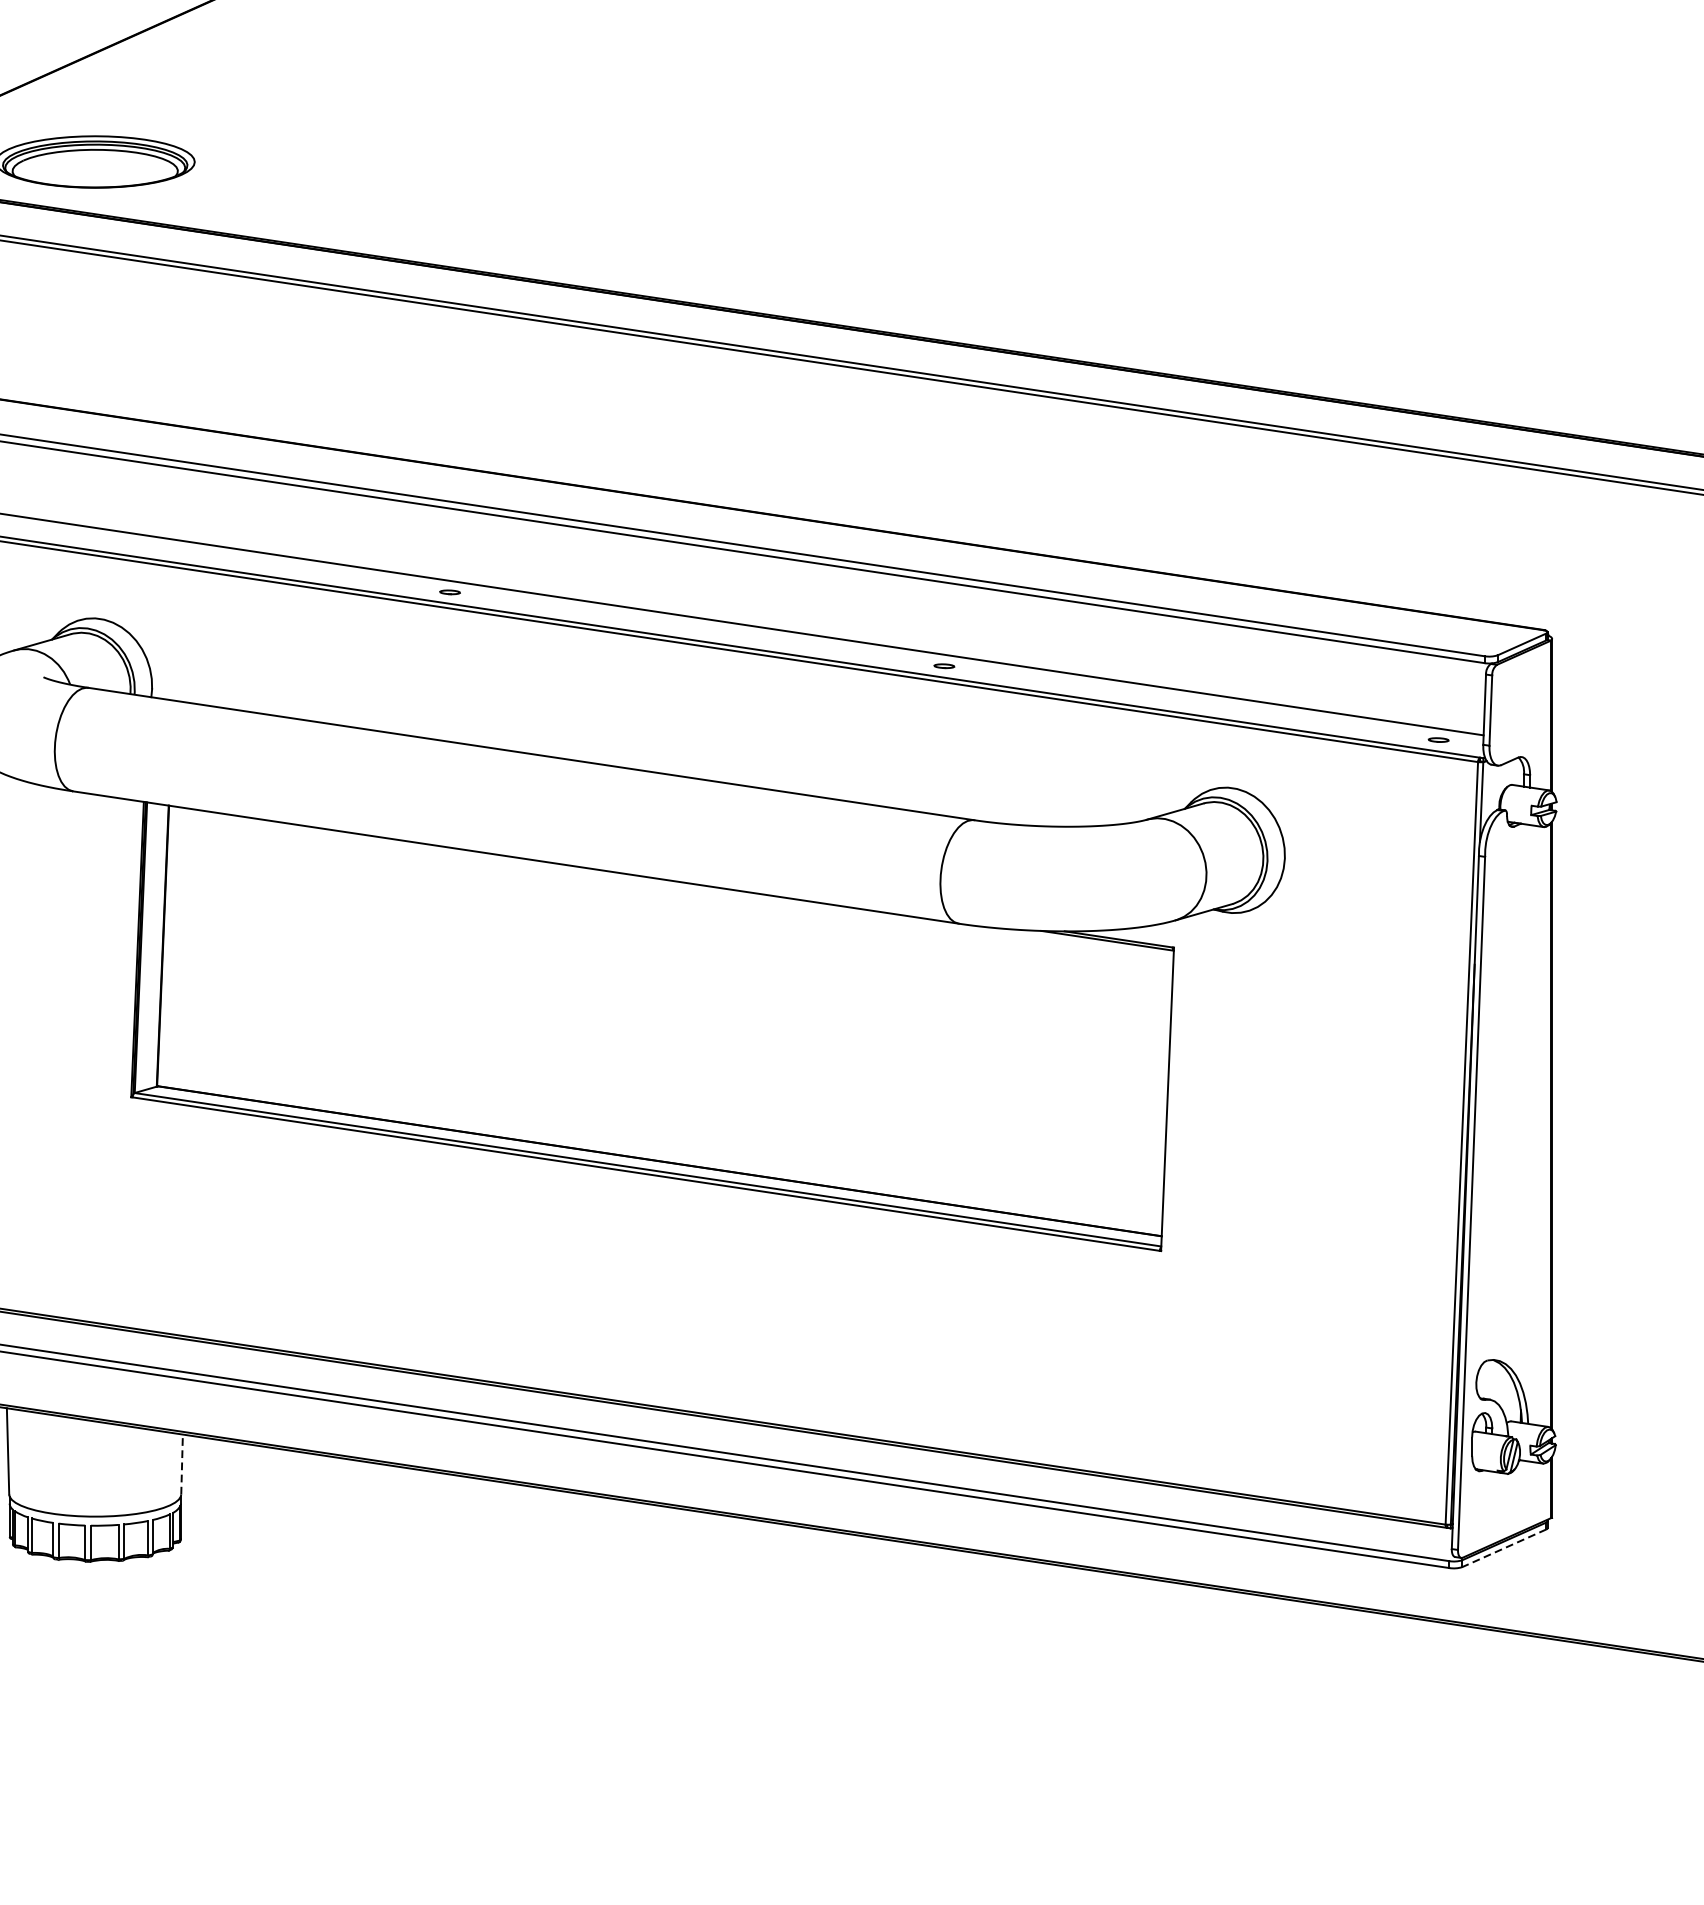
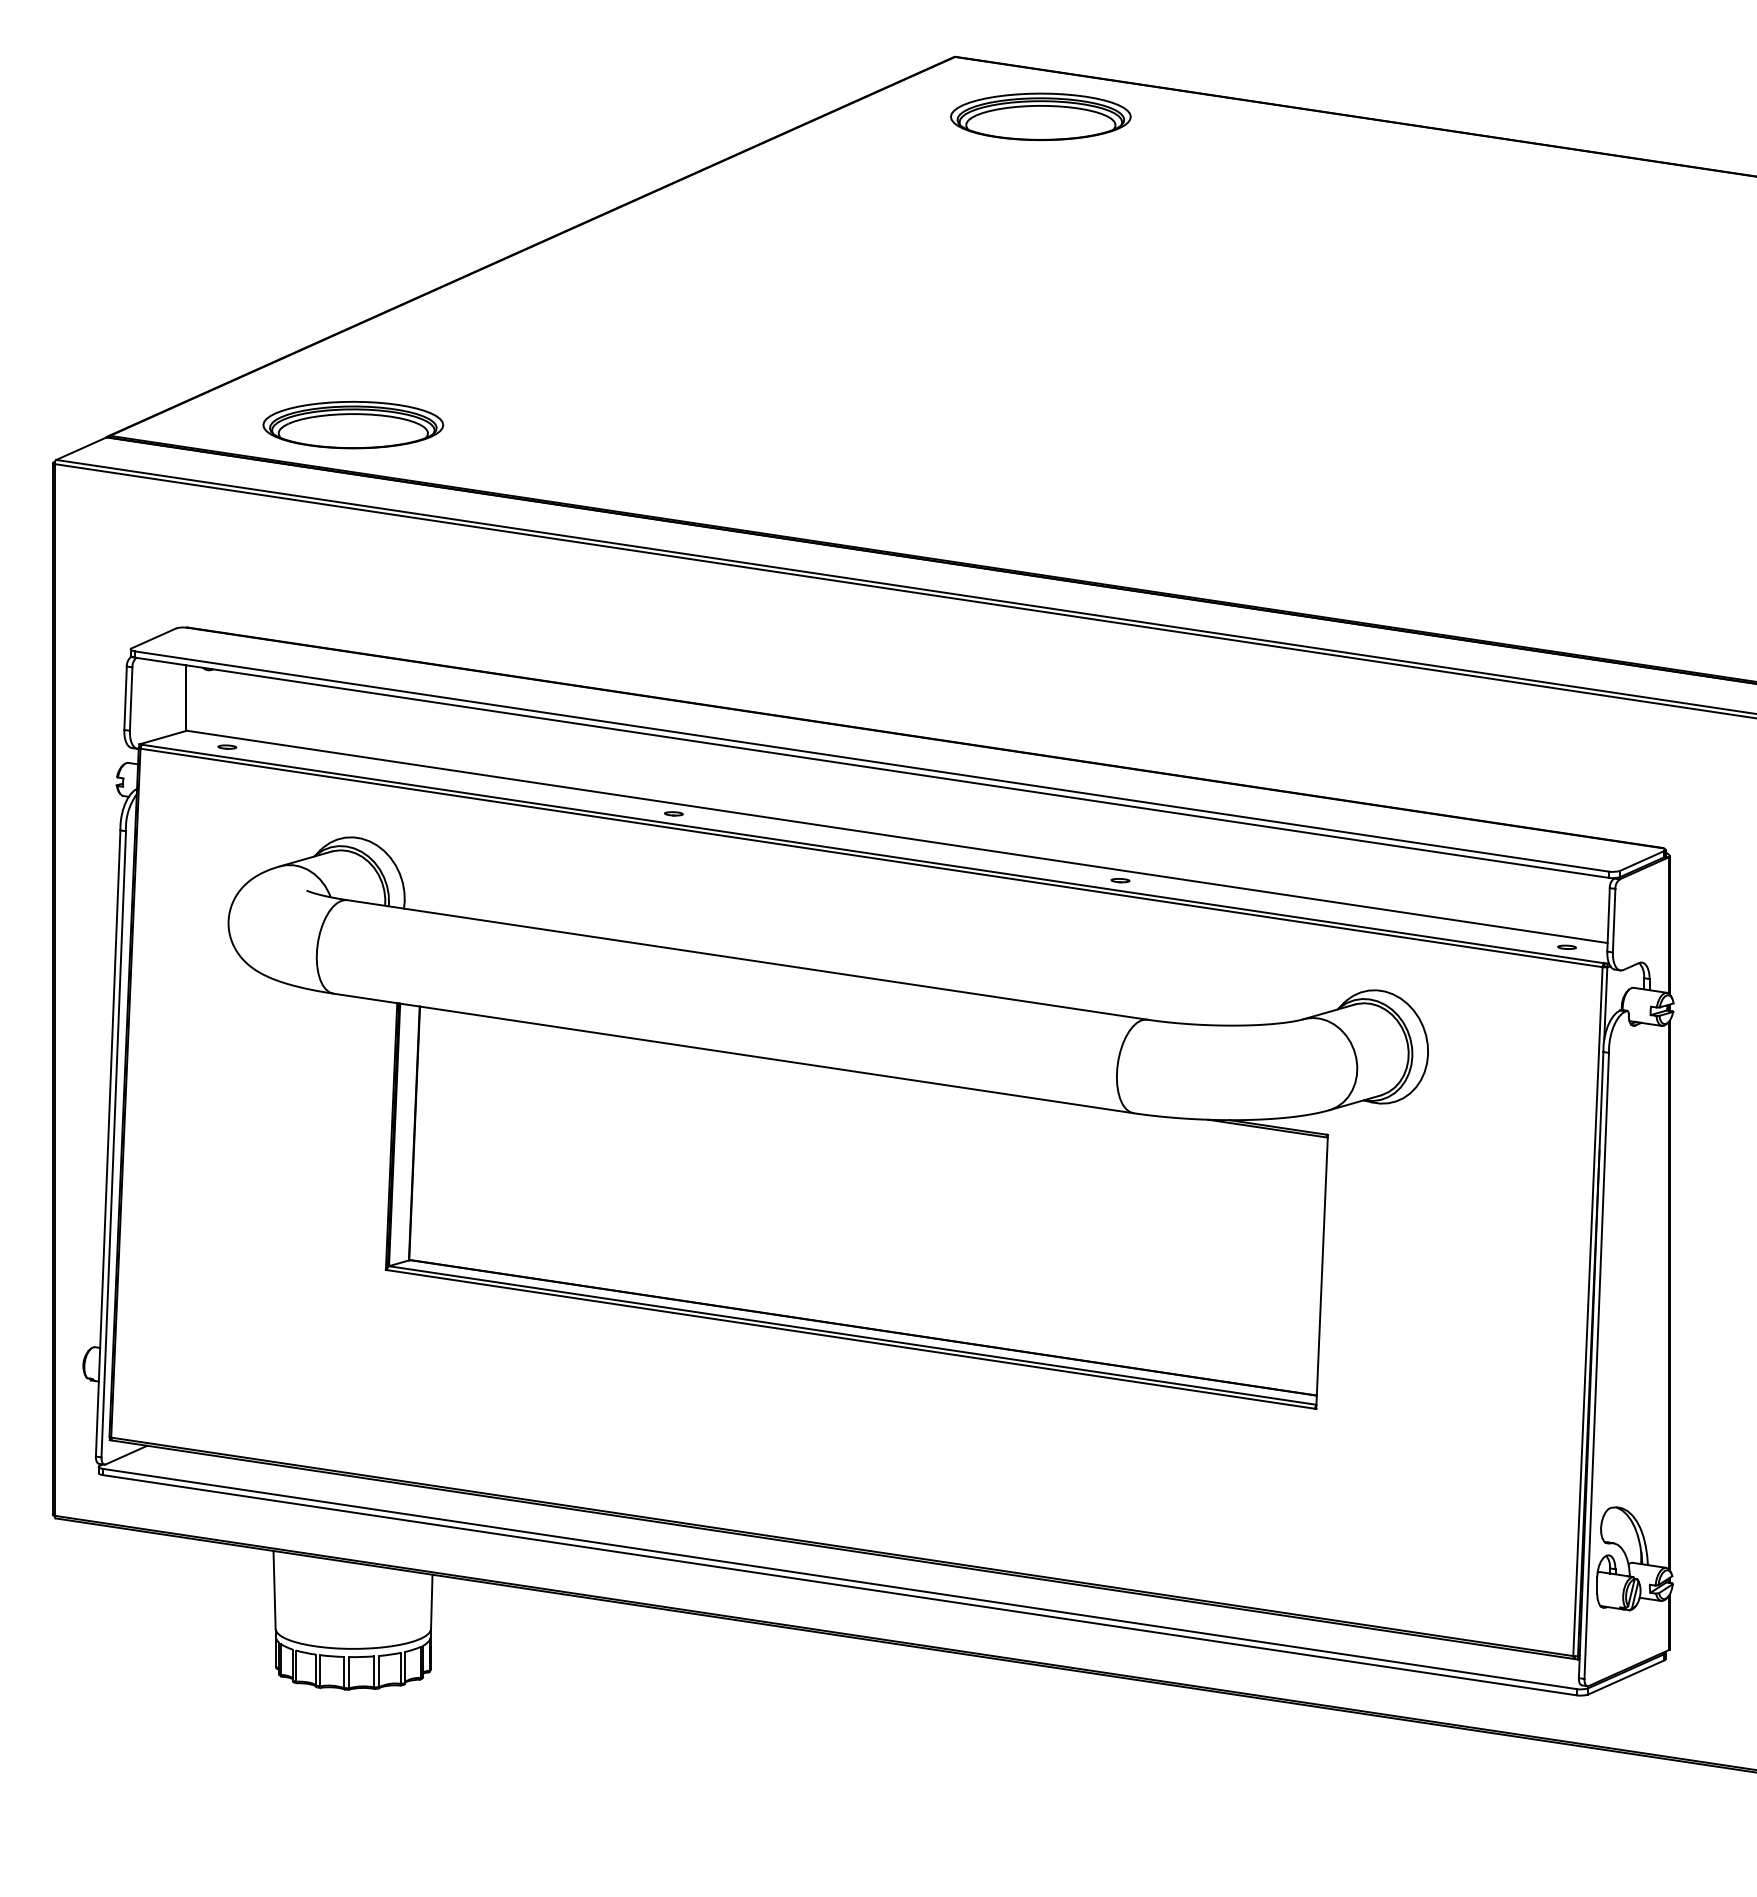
line: (181, 1464) -> (431, 1601), dashed -> solid
line: (1504, 1548) -> (1626, 1677), dashed -> solid

